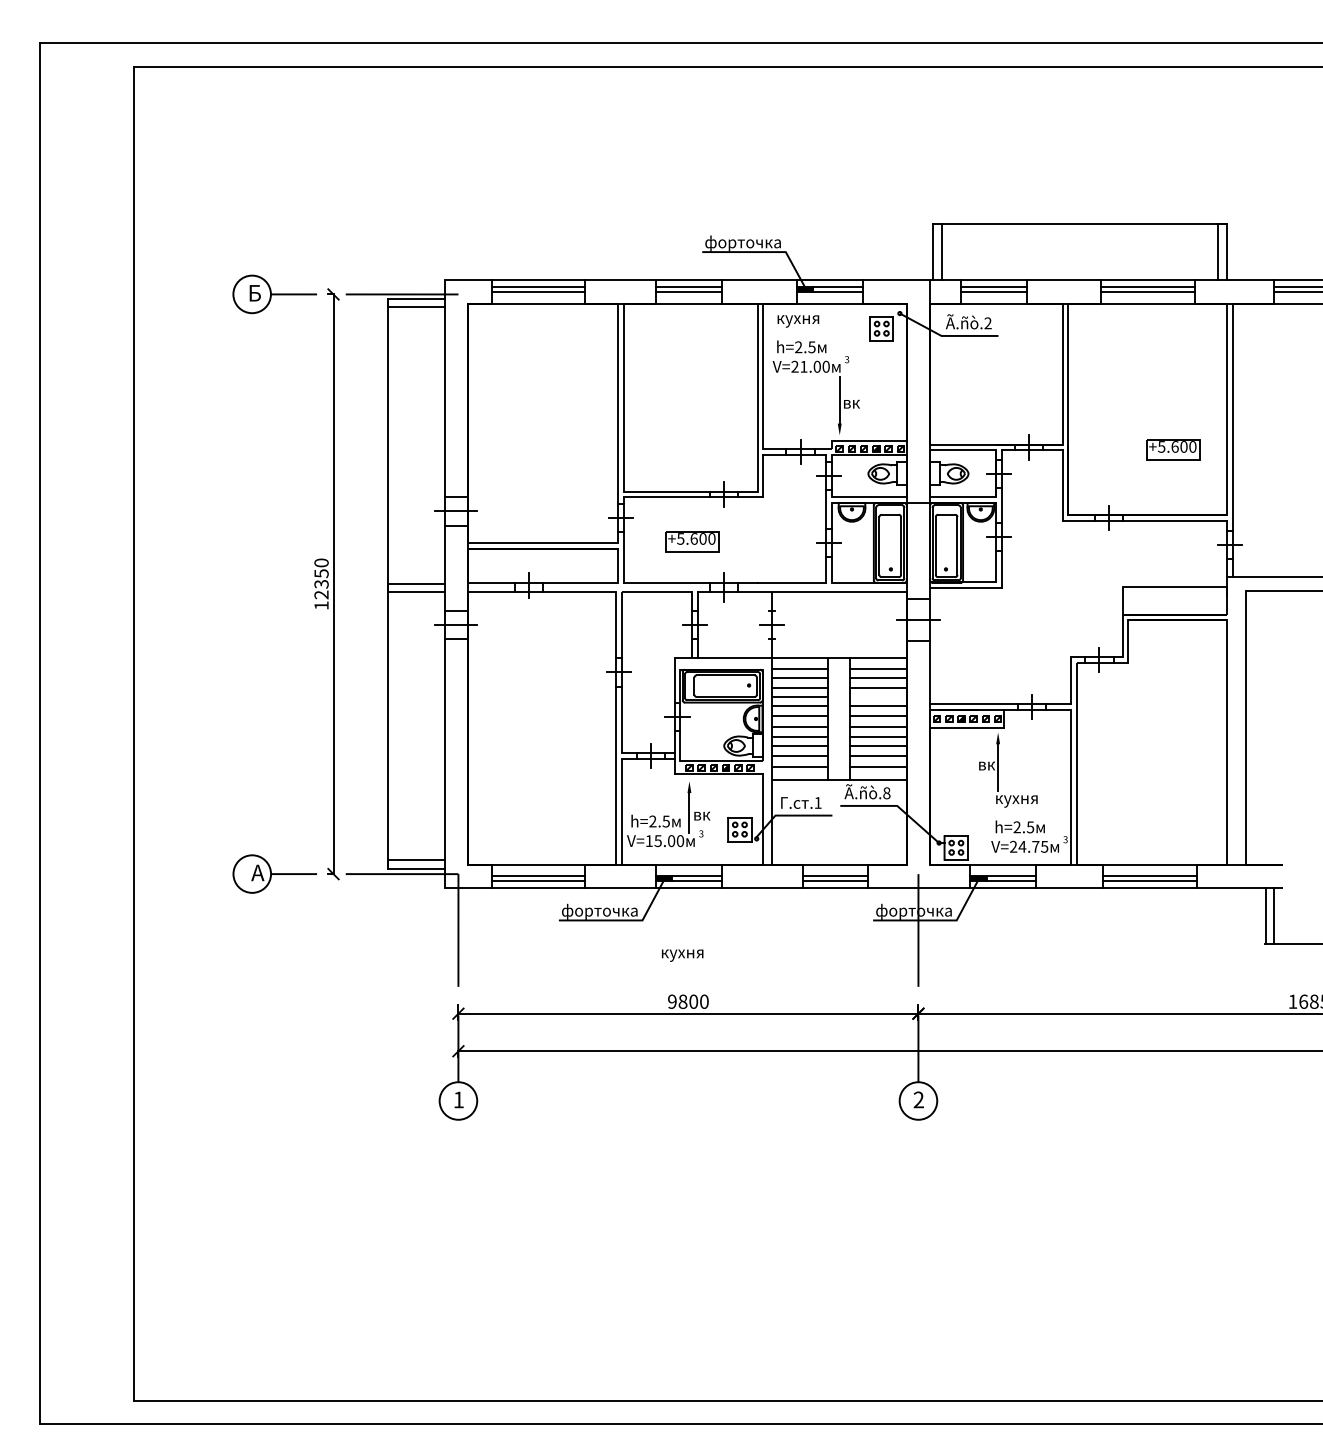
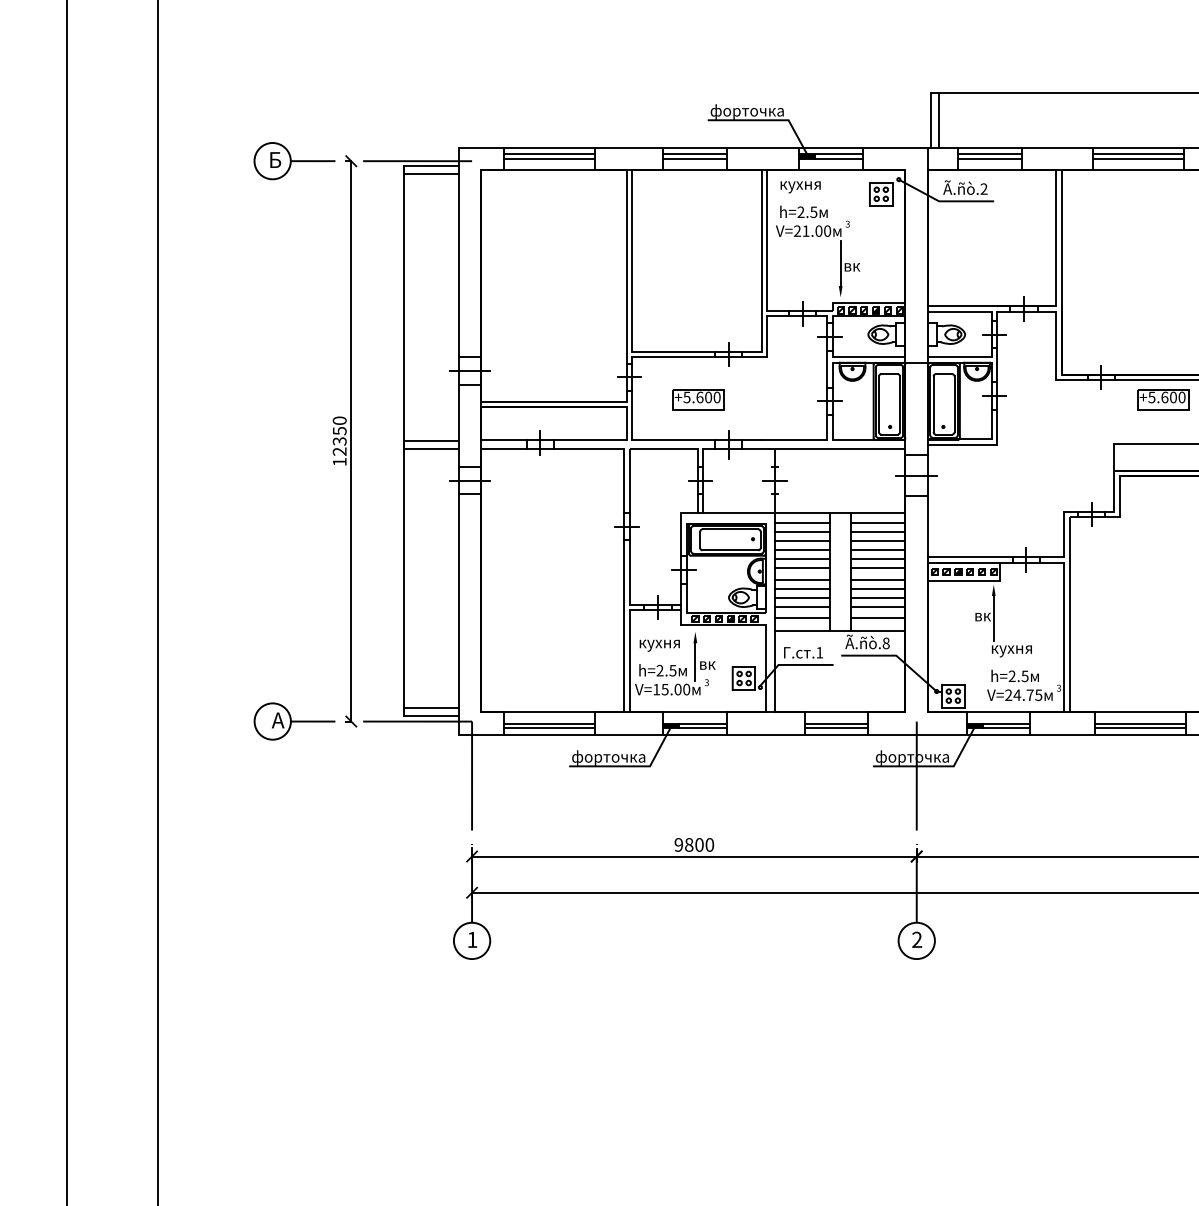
part: (1173, 449) -> (1163, 400), moved
line: (878, 696) -> (878, 549), added
text: (682, 955) -> (659, 645), moved

